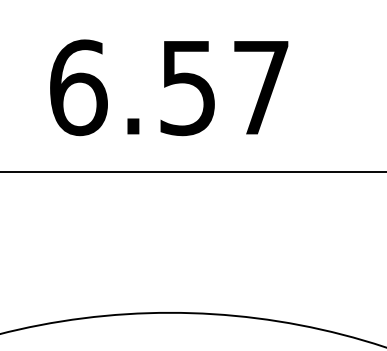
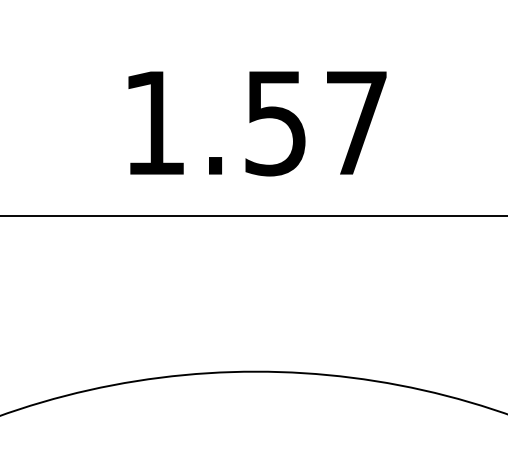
text: (79, 87) -> (155, 122), 6.57 -> 1.57

